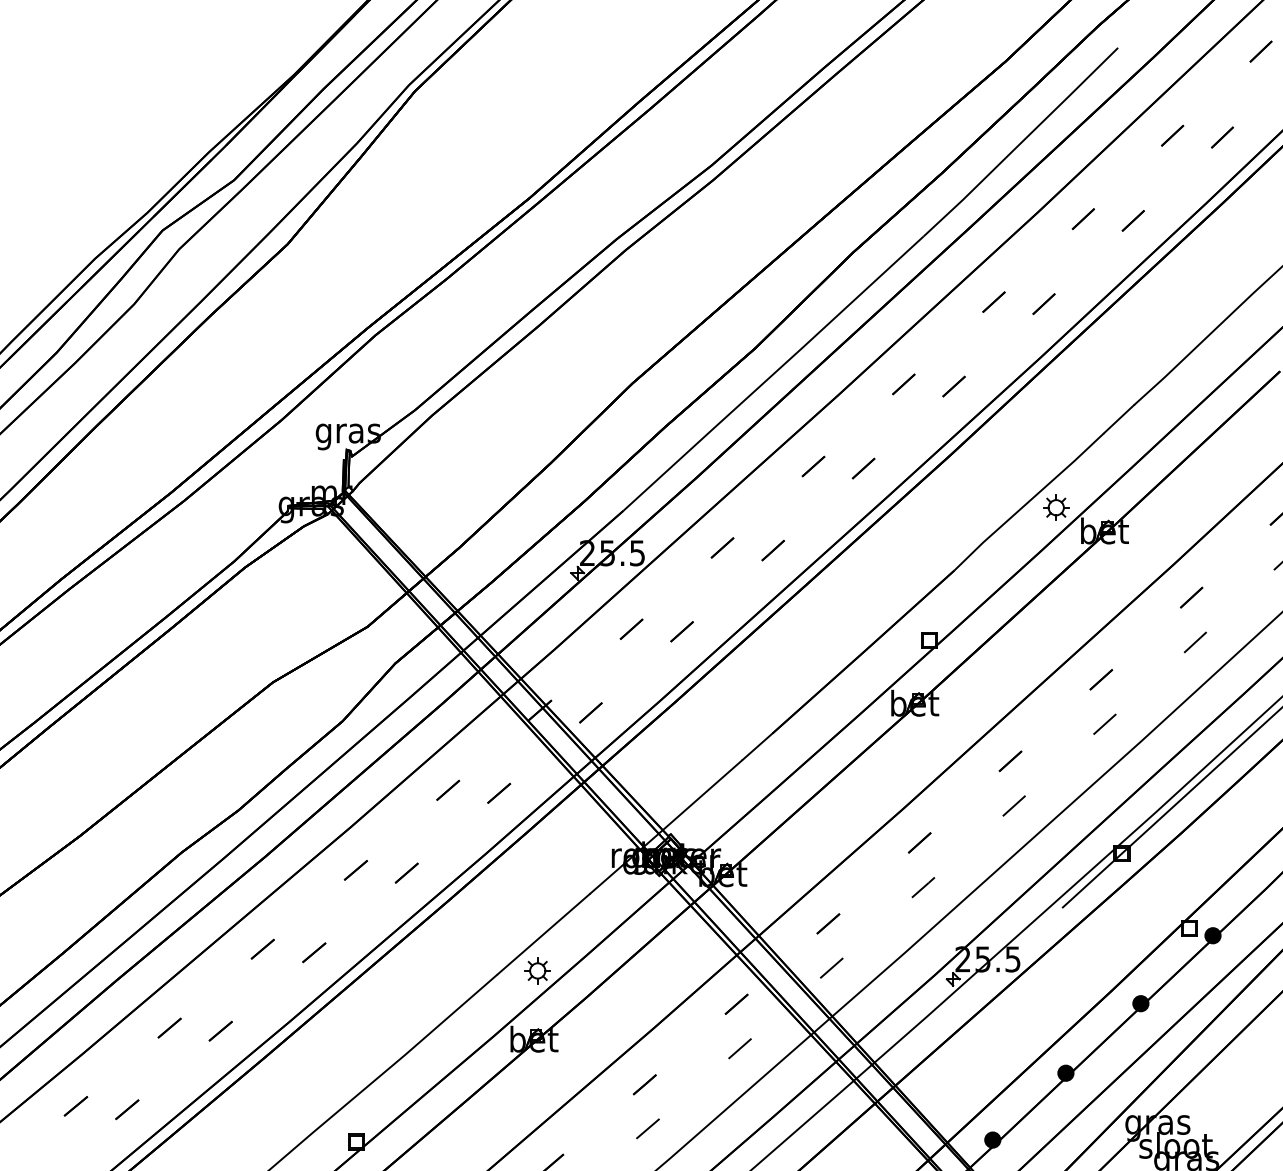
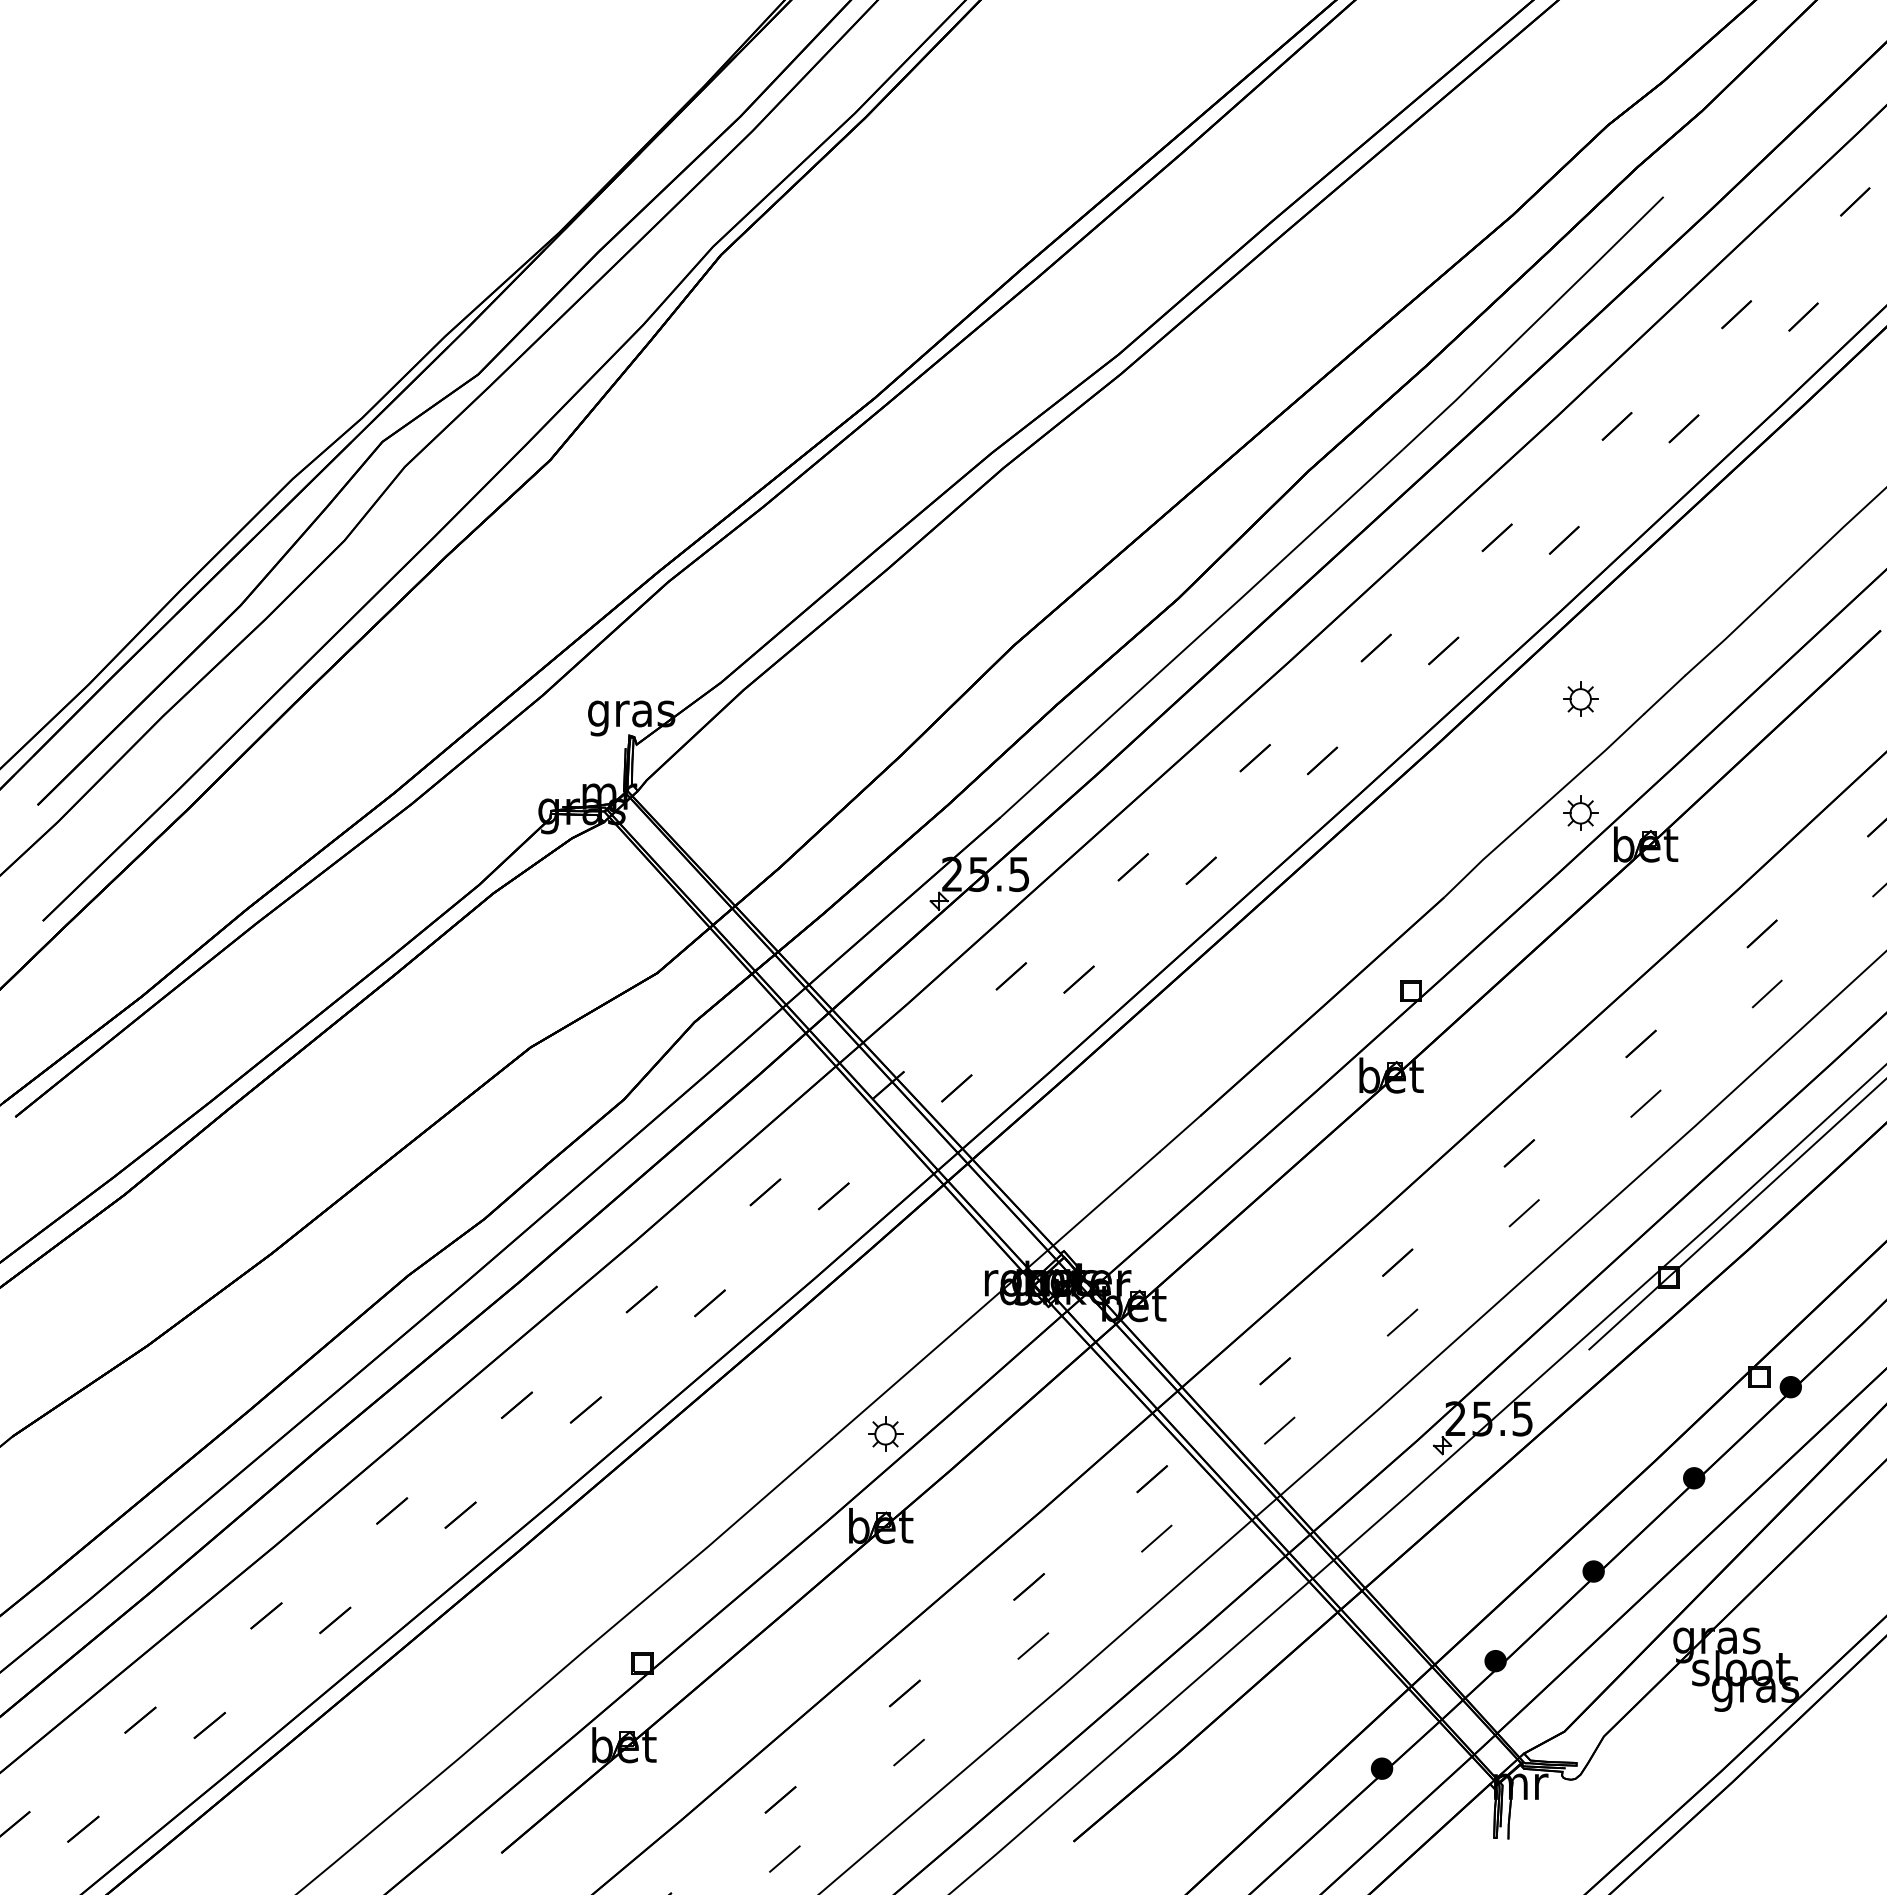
part: (1056, 422) -> (1580, 698), added

